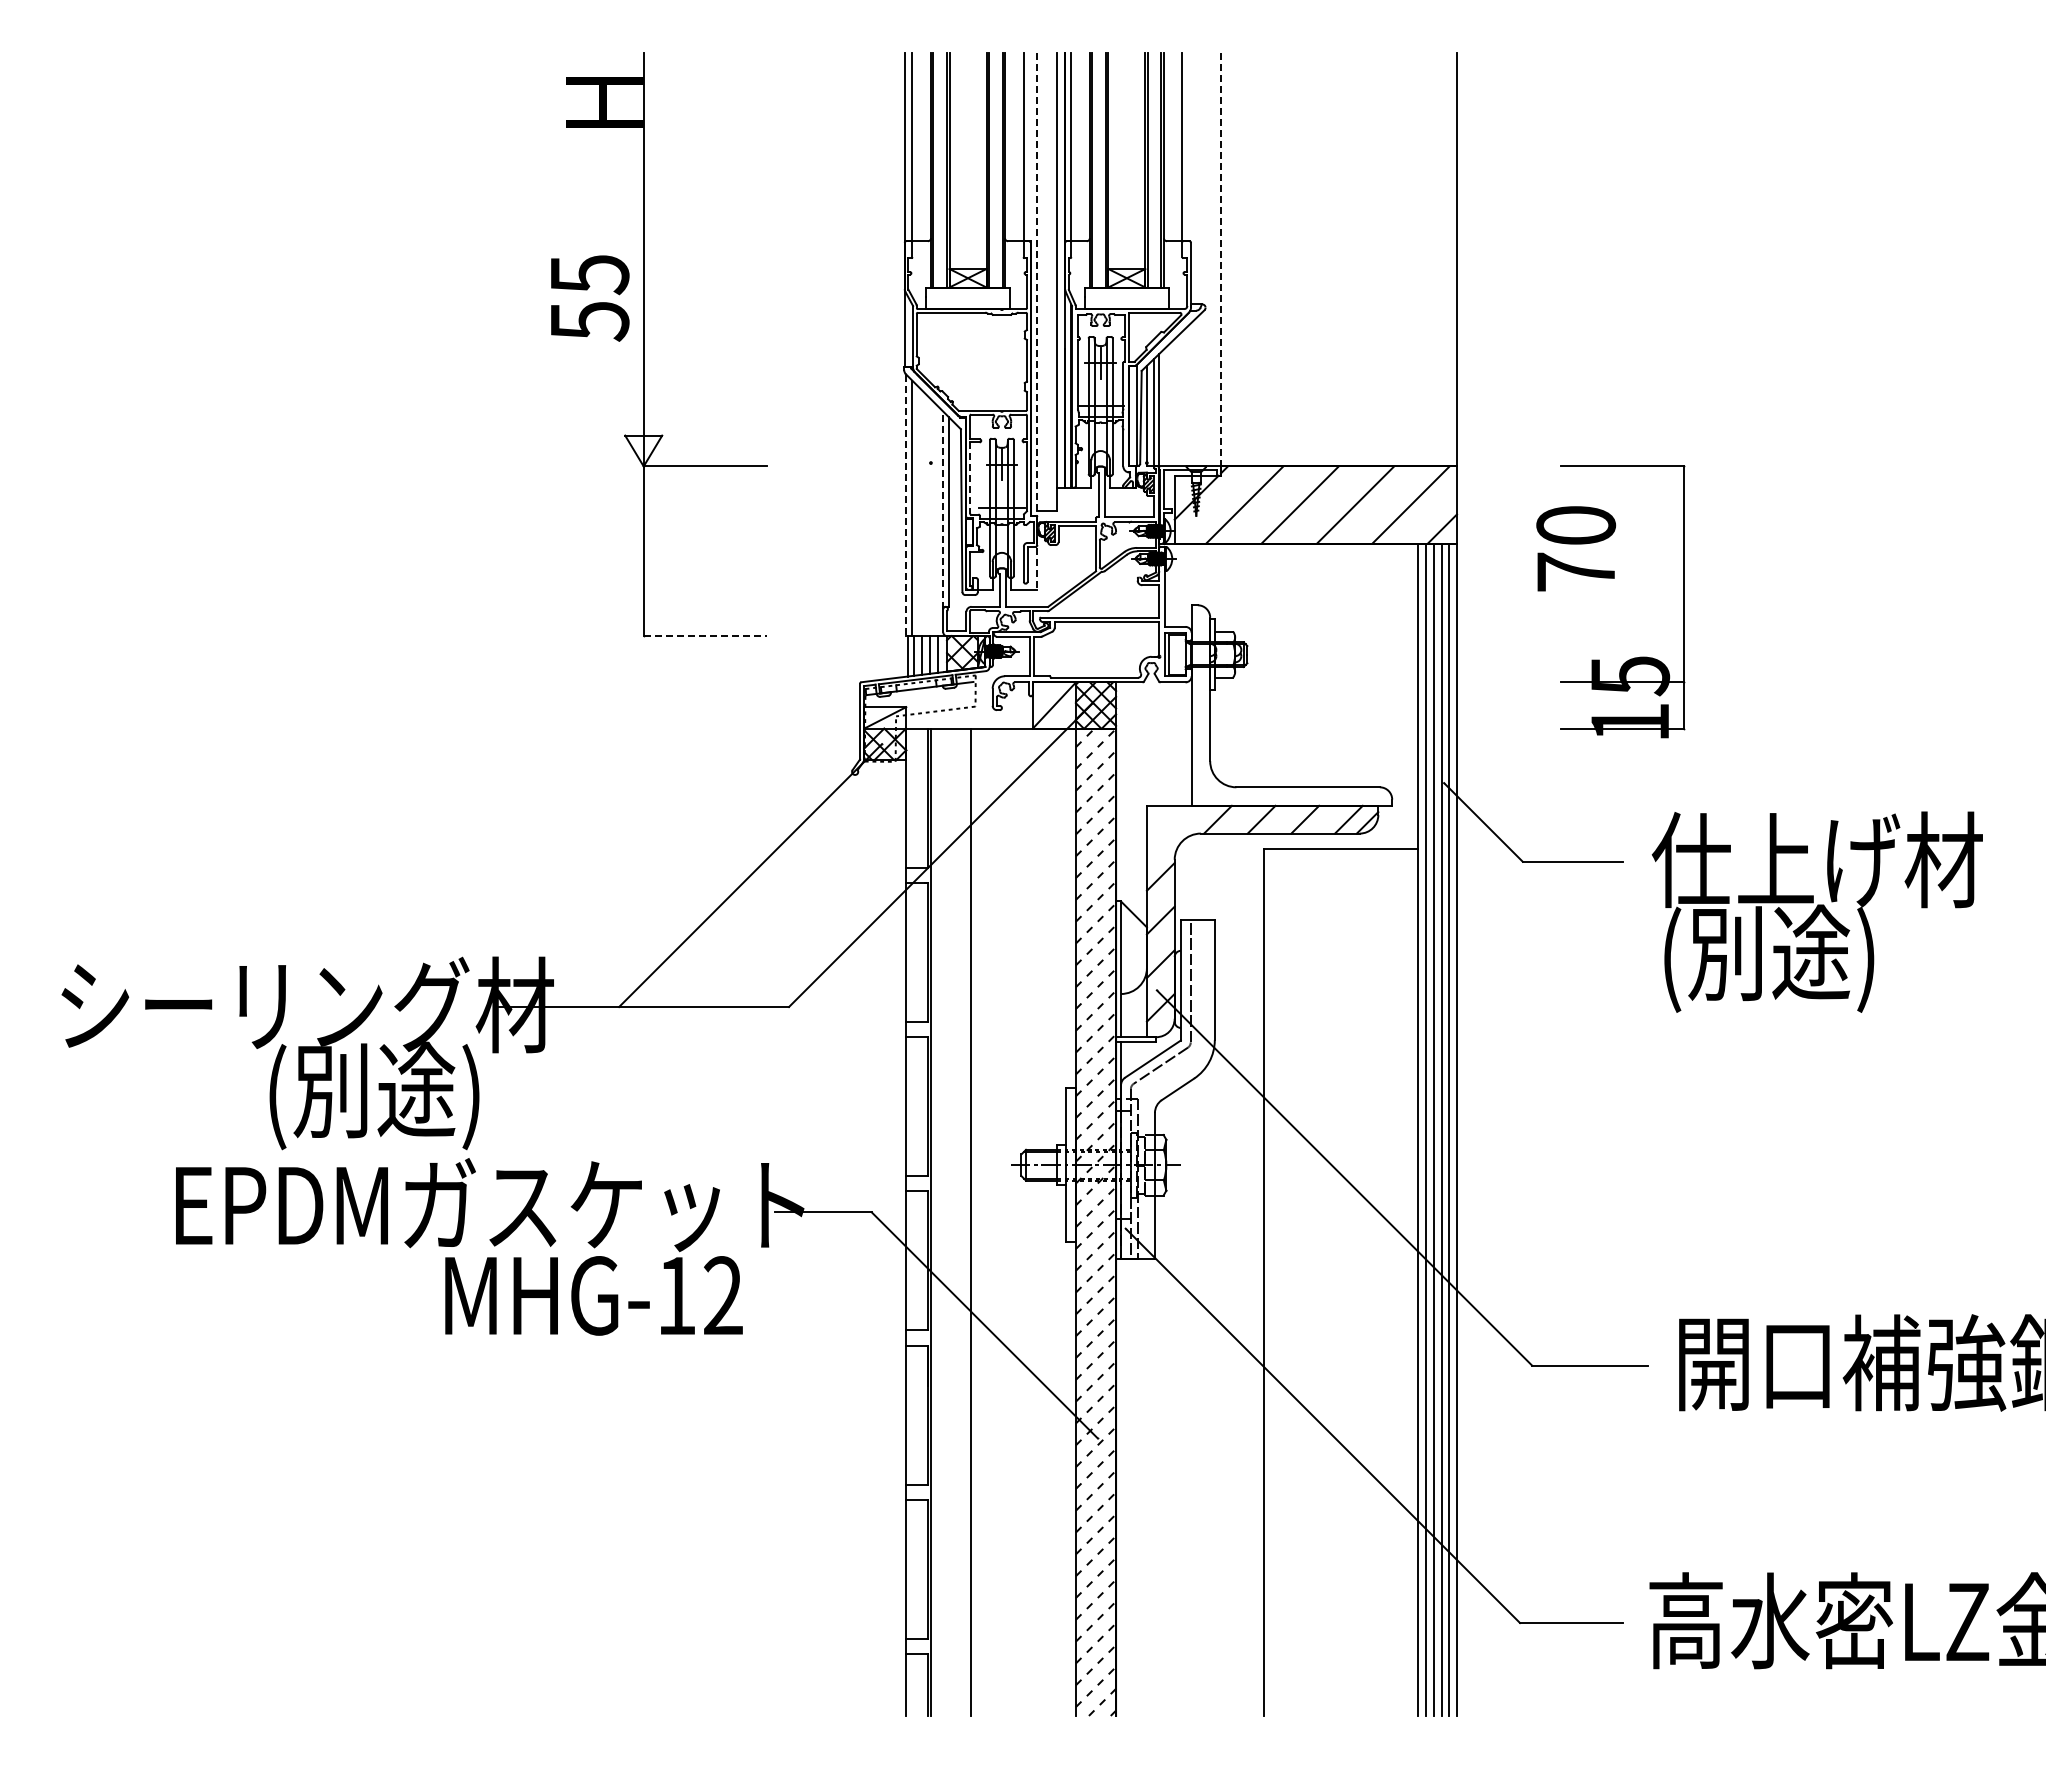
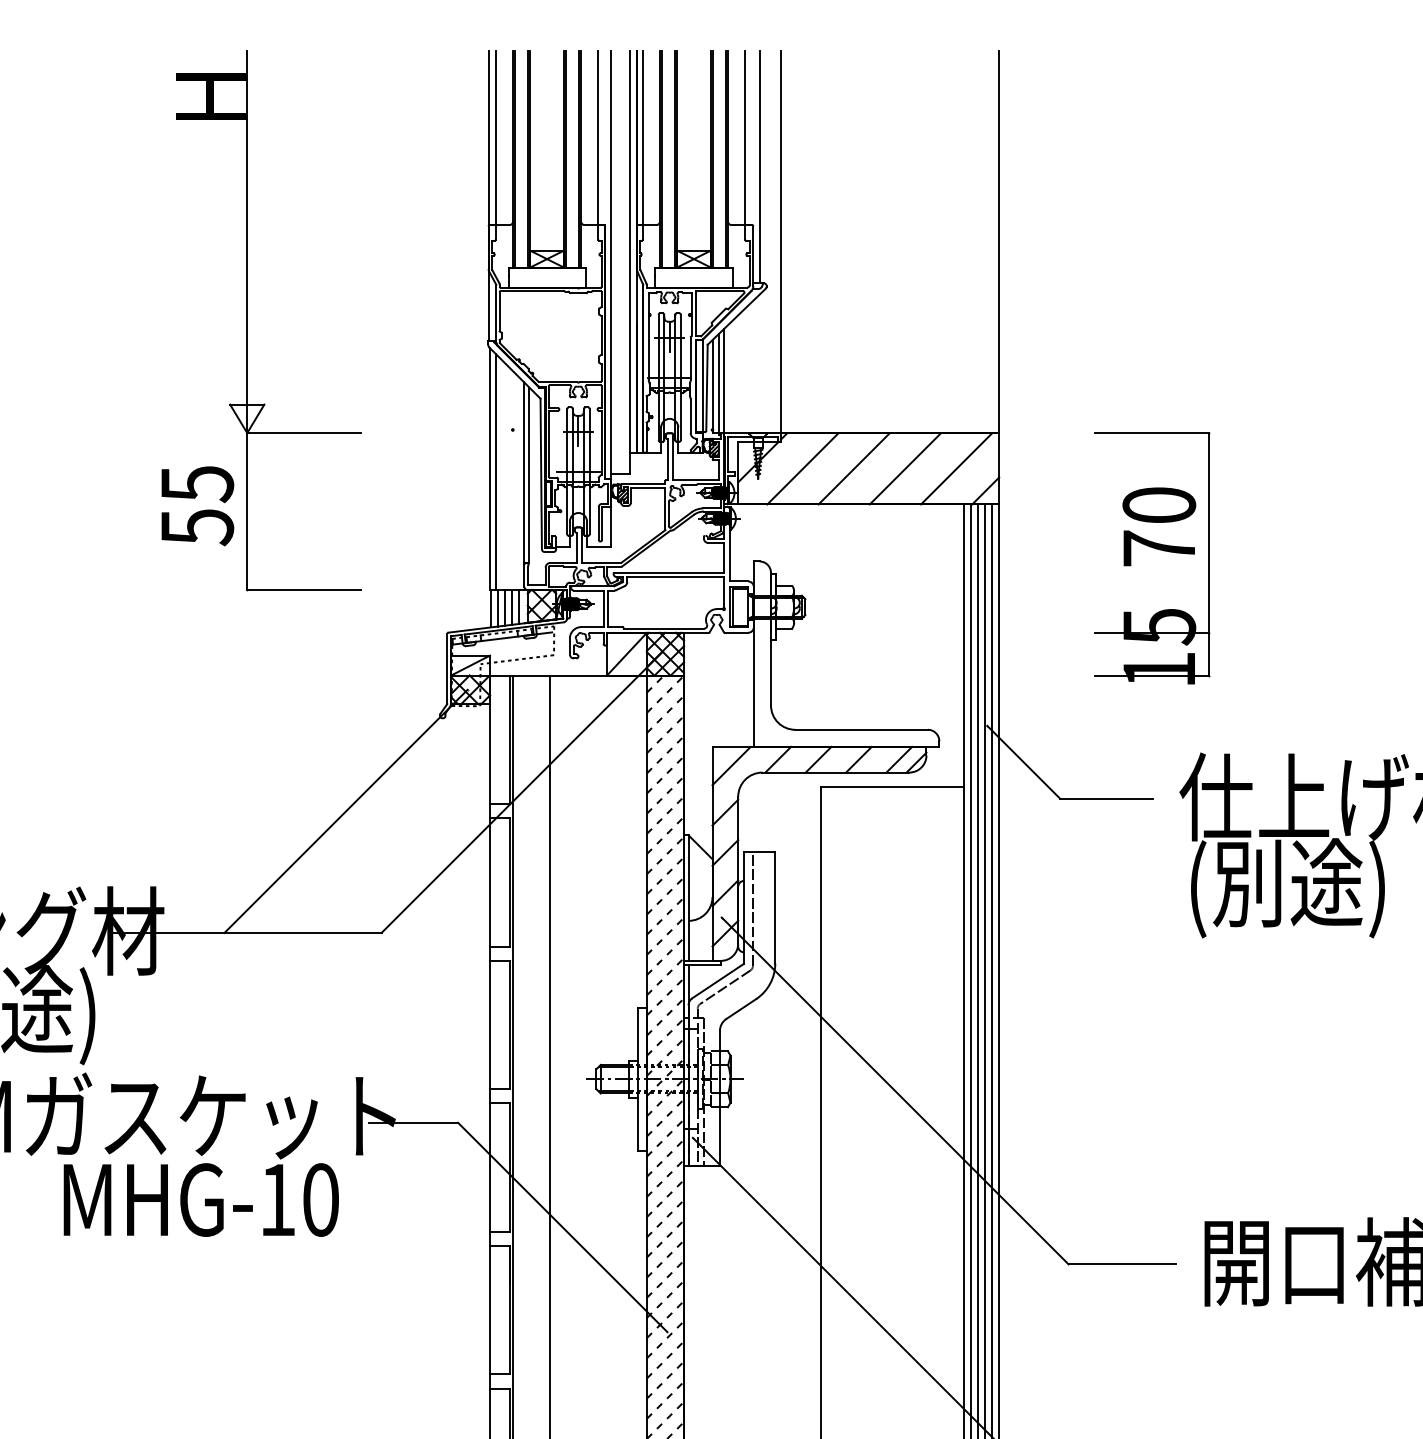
line: (1197, 178) -> (759, 166), added
line: (1220, 259) -> (780, 241), dashed -> solid
text: (590, 298) -> (198, 506), moved
line: (1037, 321) -> (611, 299), dashed -> solid
line: (970, 478) -> (549, 444), dashed -> solid
line: (906, 505) -> (490, 469), dashed -> solid
line: (943, 510) -> (524, 473), dashed -> solid
text: (1576, 548) -> (1159, 526), moved
line: (705, 636) -> (304, 590), dashed -> solid
line: (1167, 826) -> (731, 766), added
text: (723, 1295) -> (321, 1199), MHG-12 -> MHG-10

